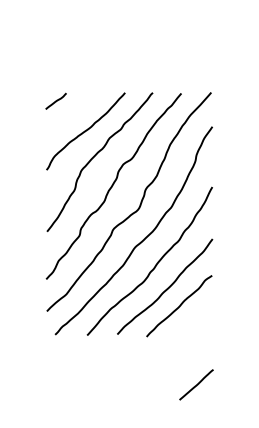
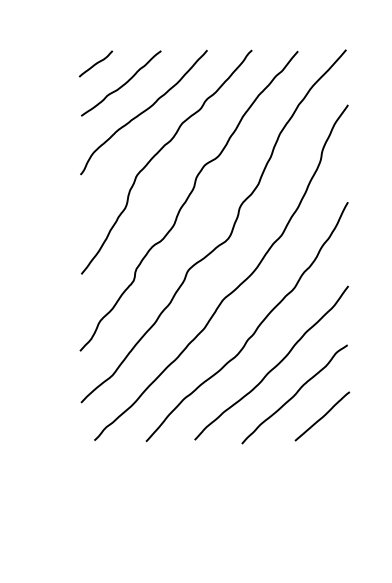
curve: (72, 113) -> (122, 83), added
line: (196, 384) -> (322, 415), moved

